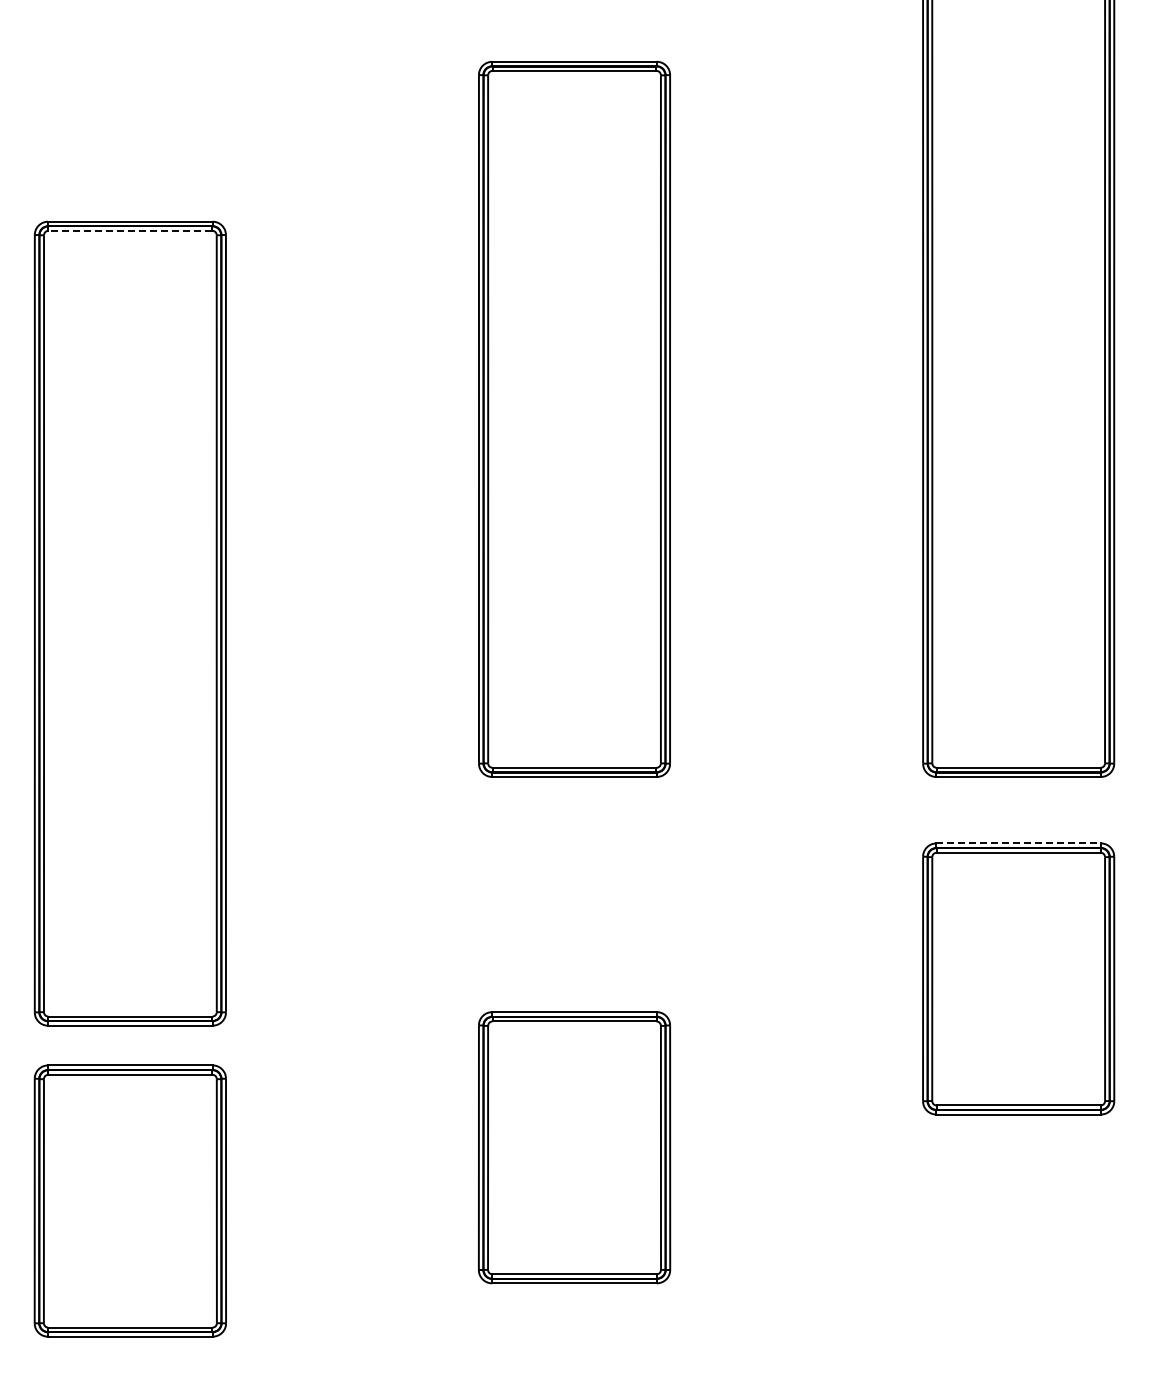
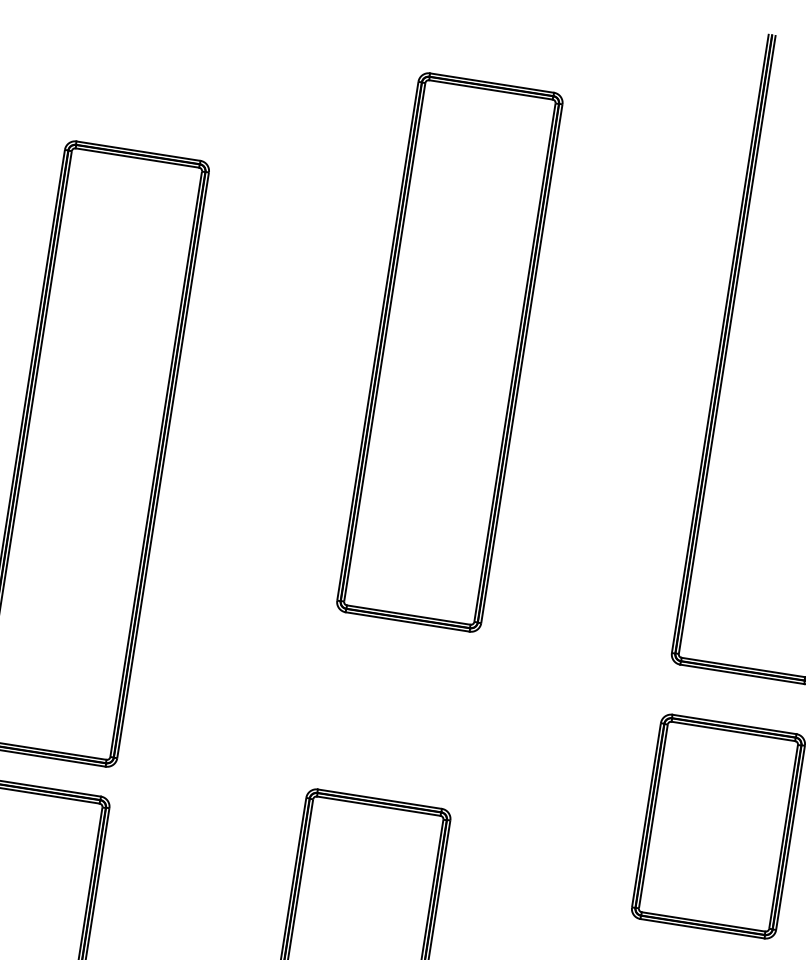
line: (130, 230) -> (137, 157), dashed -> solid
line: (1019, 843) -> (735, 724), dashed -> solid

